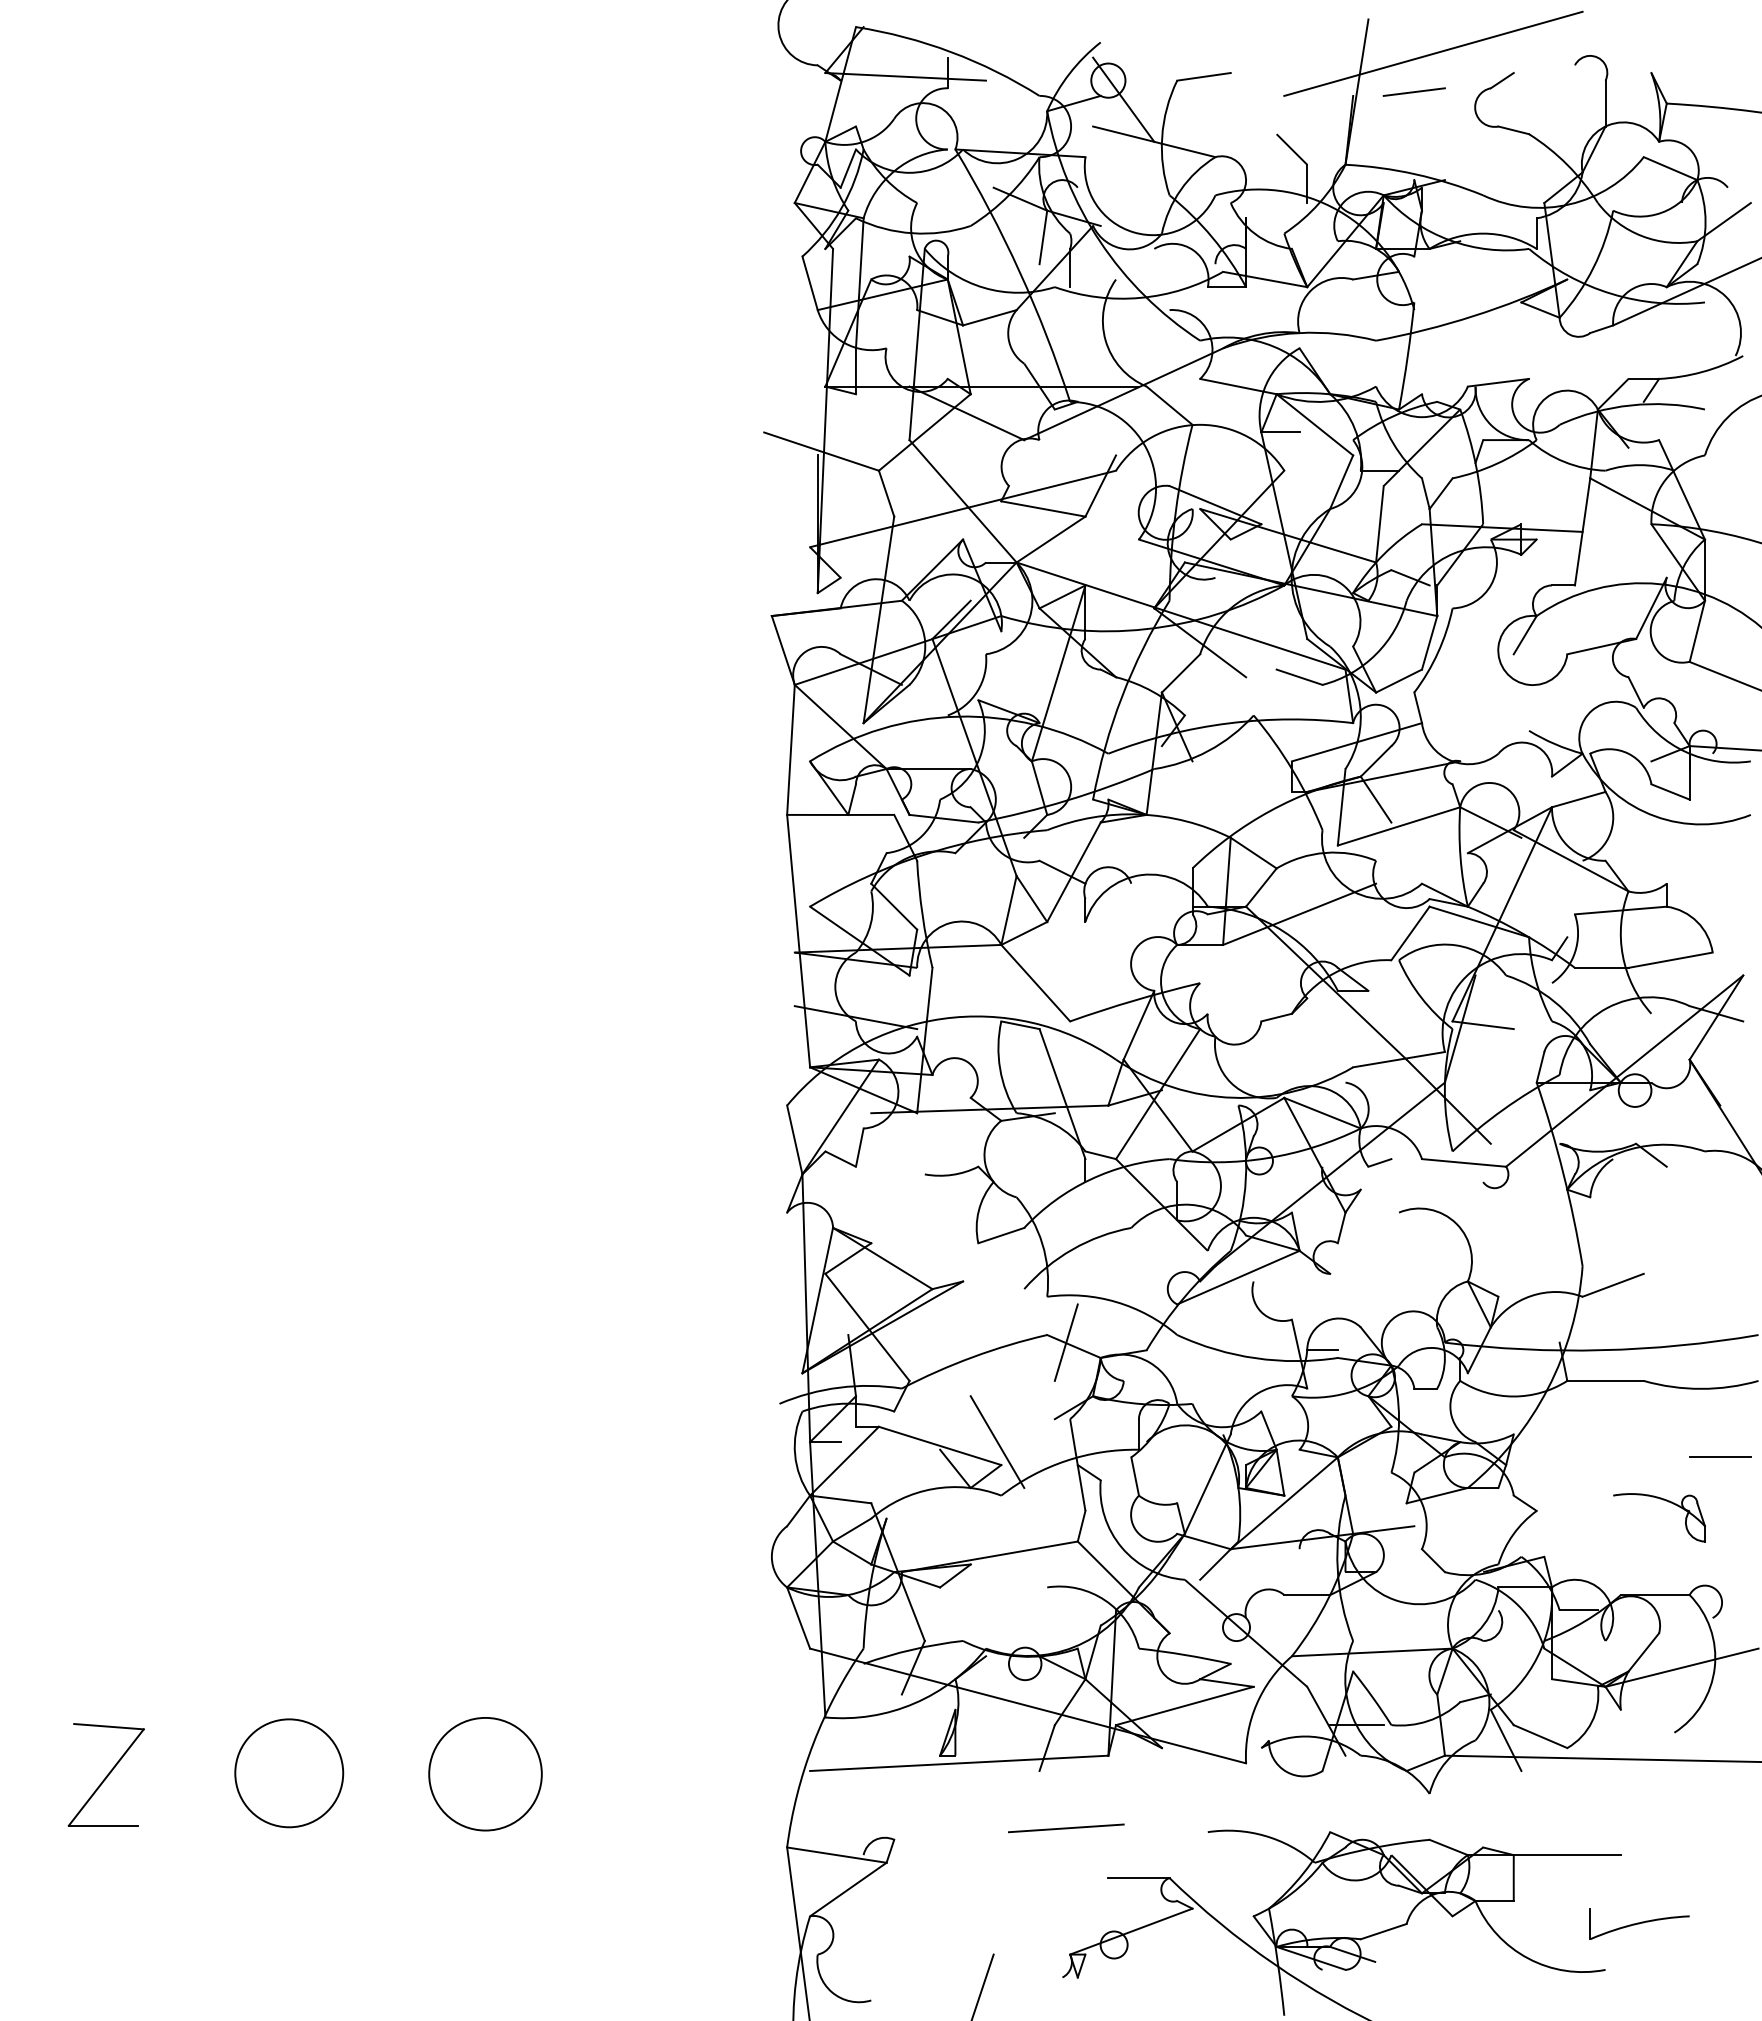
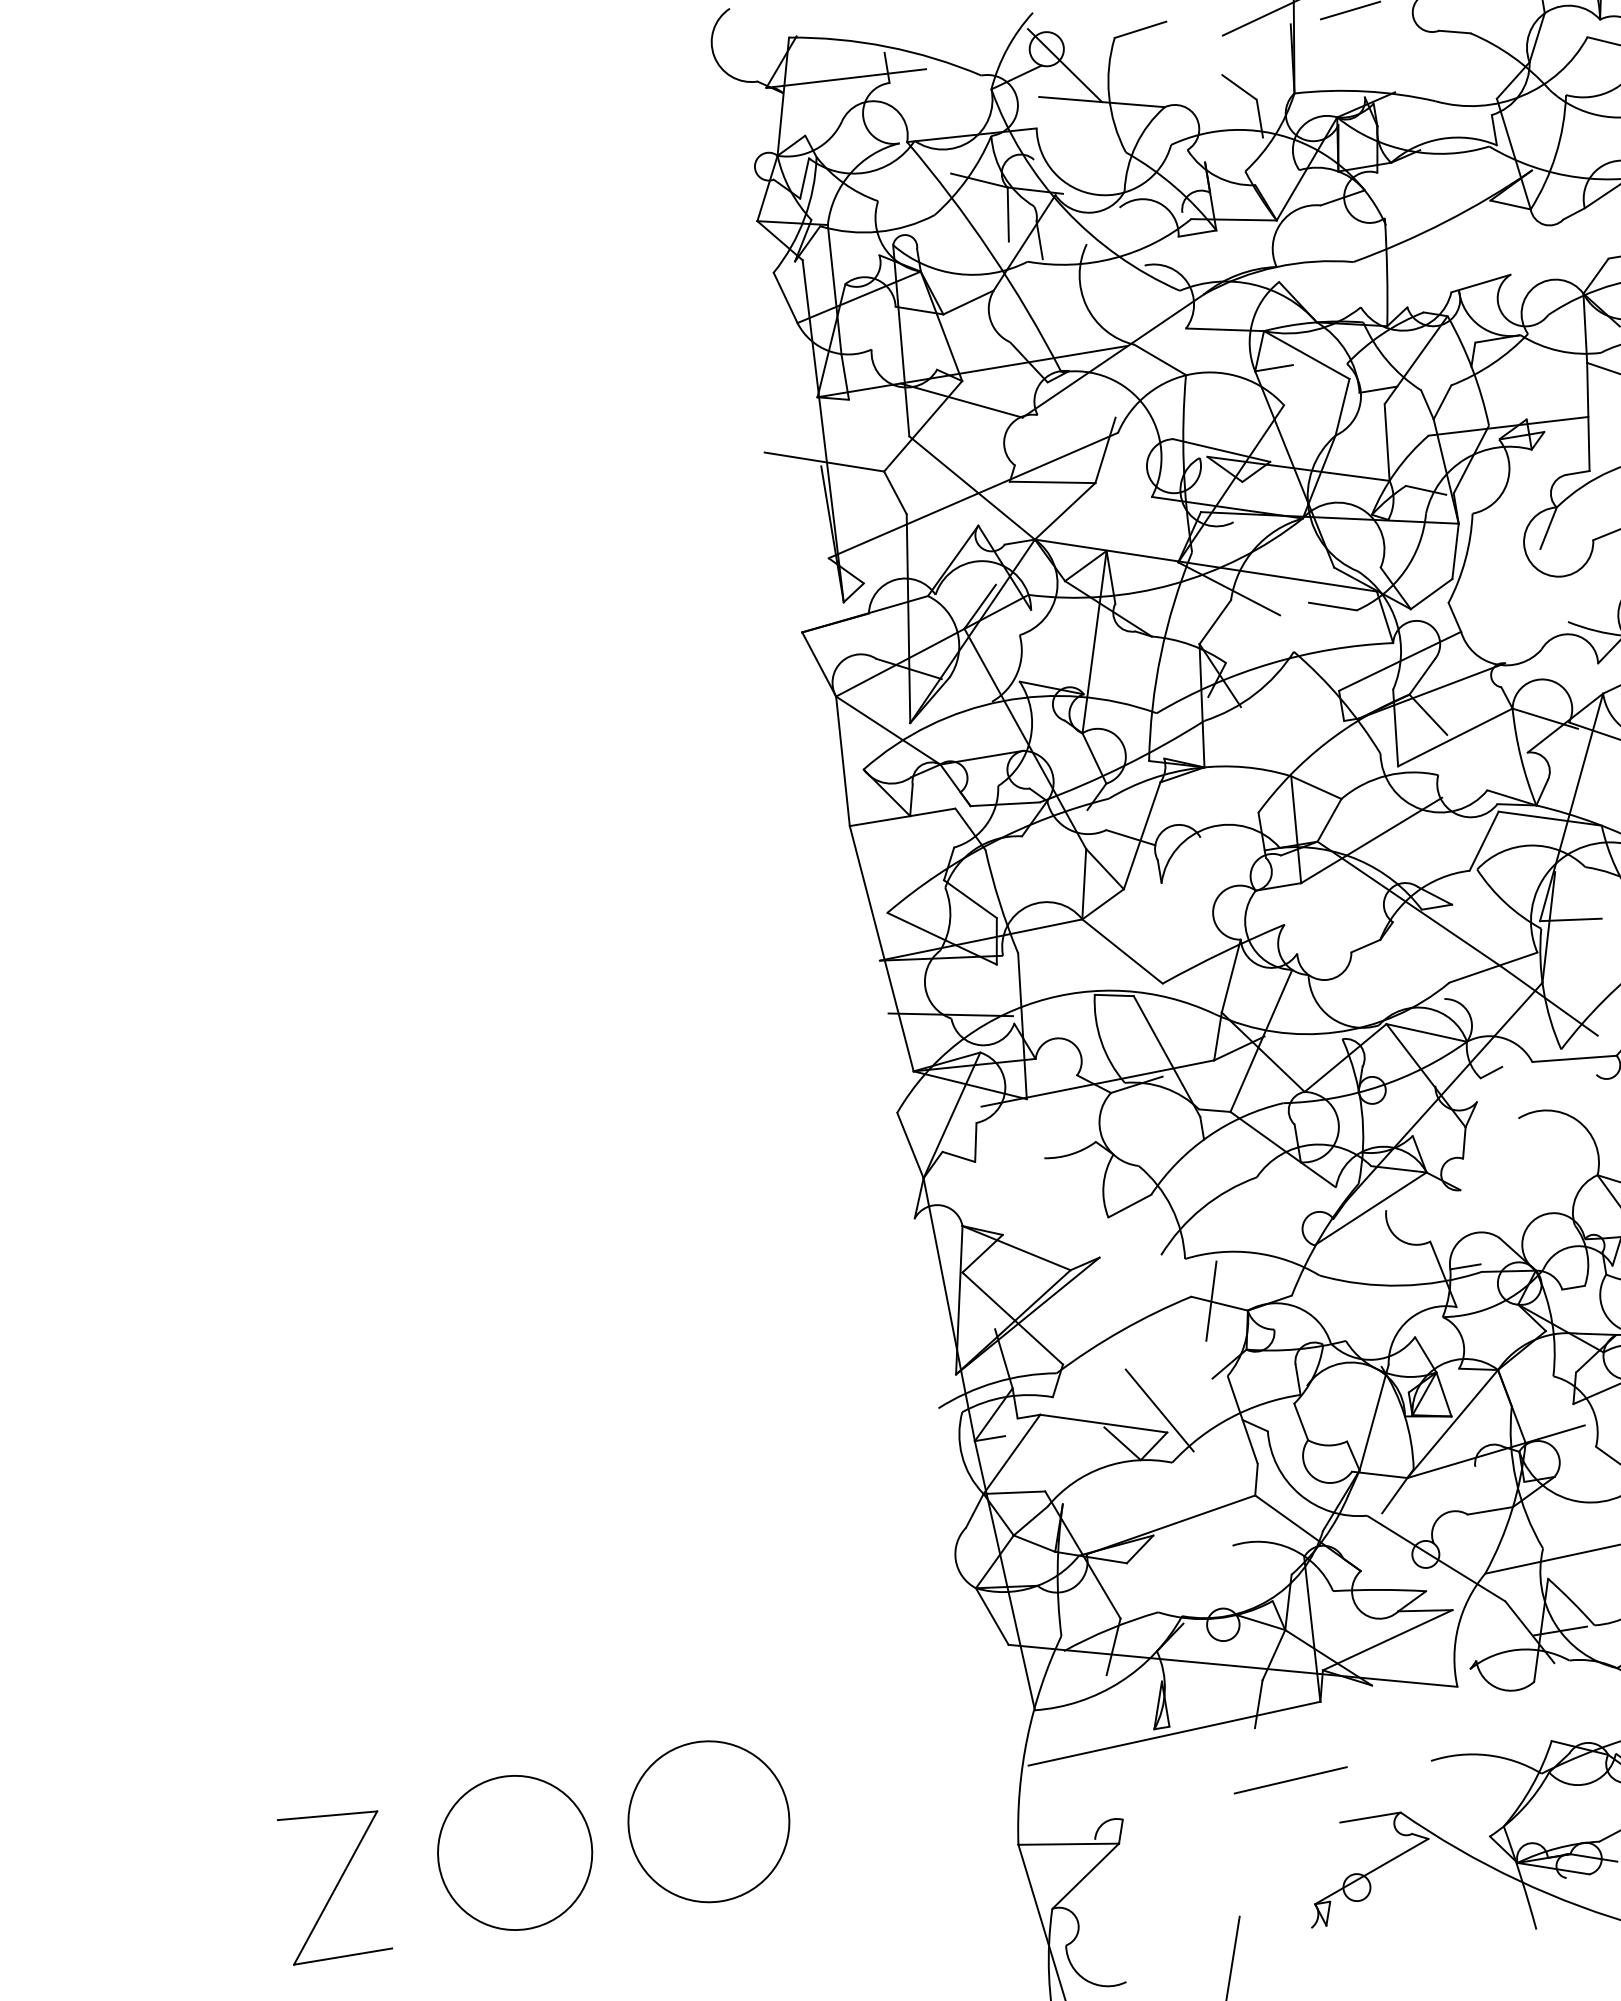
circle: (289, 1773) -> (515, 1853), size x1.43
circle: (485, 1773) -> (708, 1821), size x1.43
part: (105, 1774) -> (334, 1884), size x1.43

